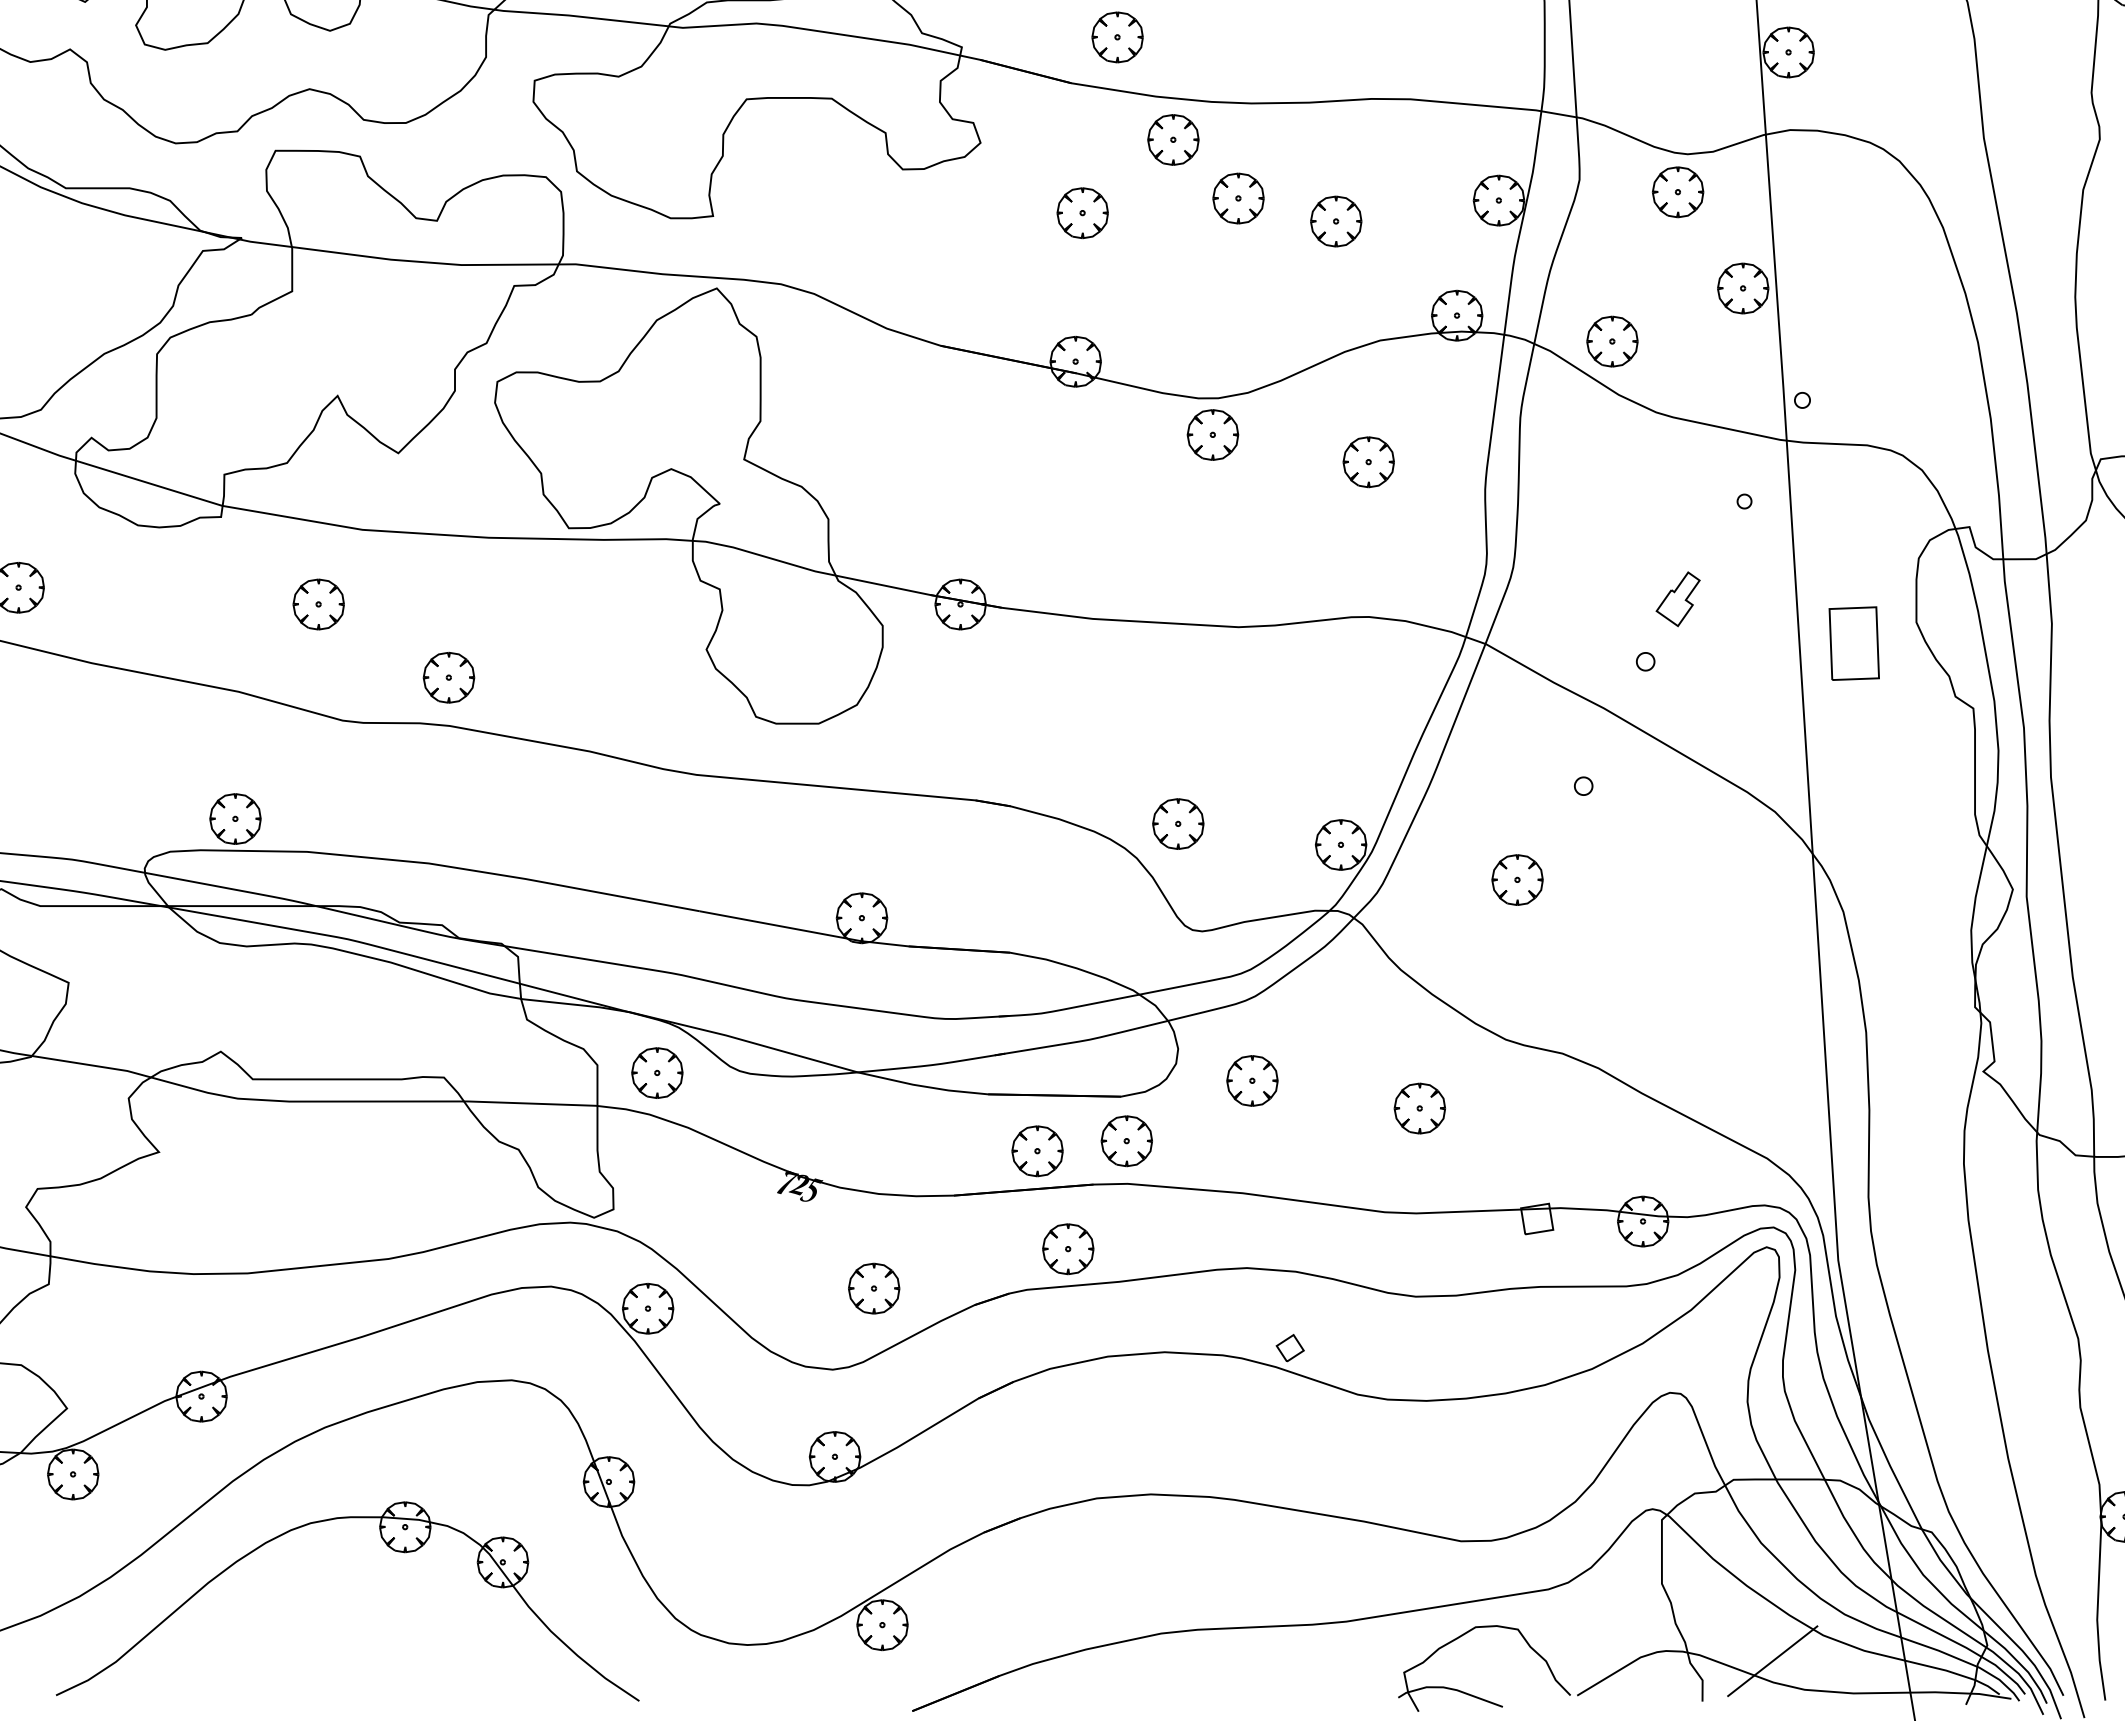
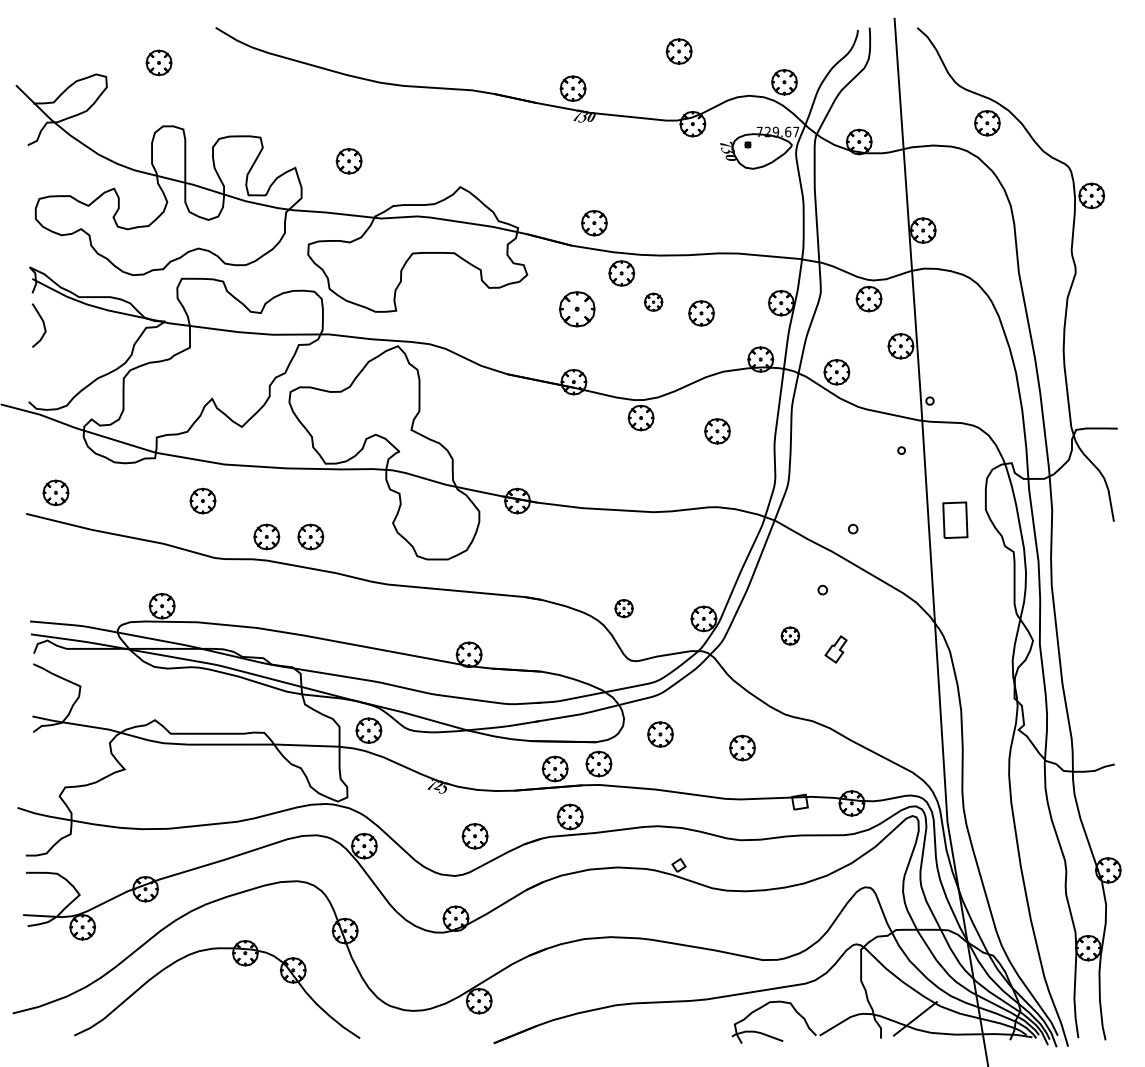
part: (1238, 199) -> (653, 302), size x0.7
part: (1083, 213) -> (577, 309), size x1.4
part: (1676, 599) -> (835, 649), moved
part: (538, 676) -> (310, 536), added
part: (1176, 823) -> (623, 608), size x0.7
part: (1517, 878) -> (790, 635), size x0.7

